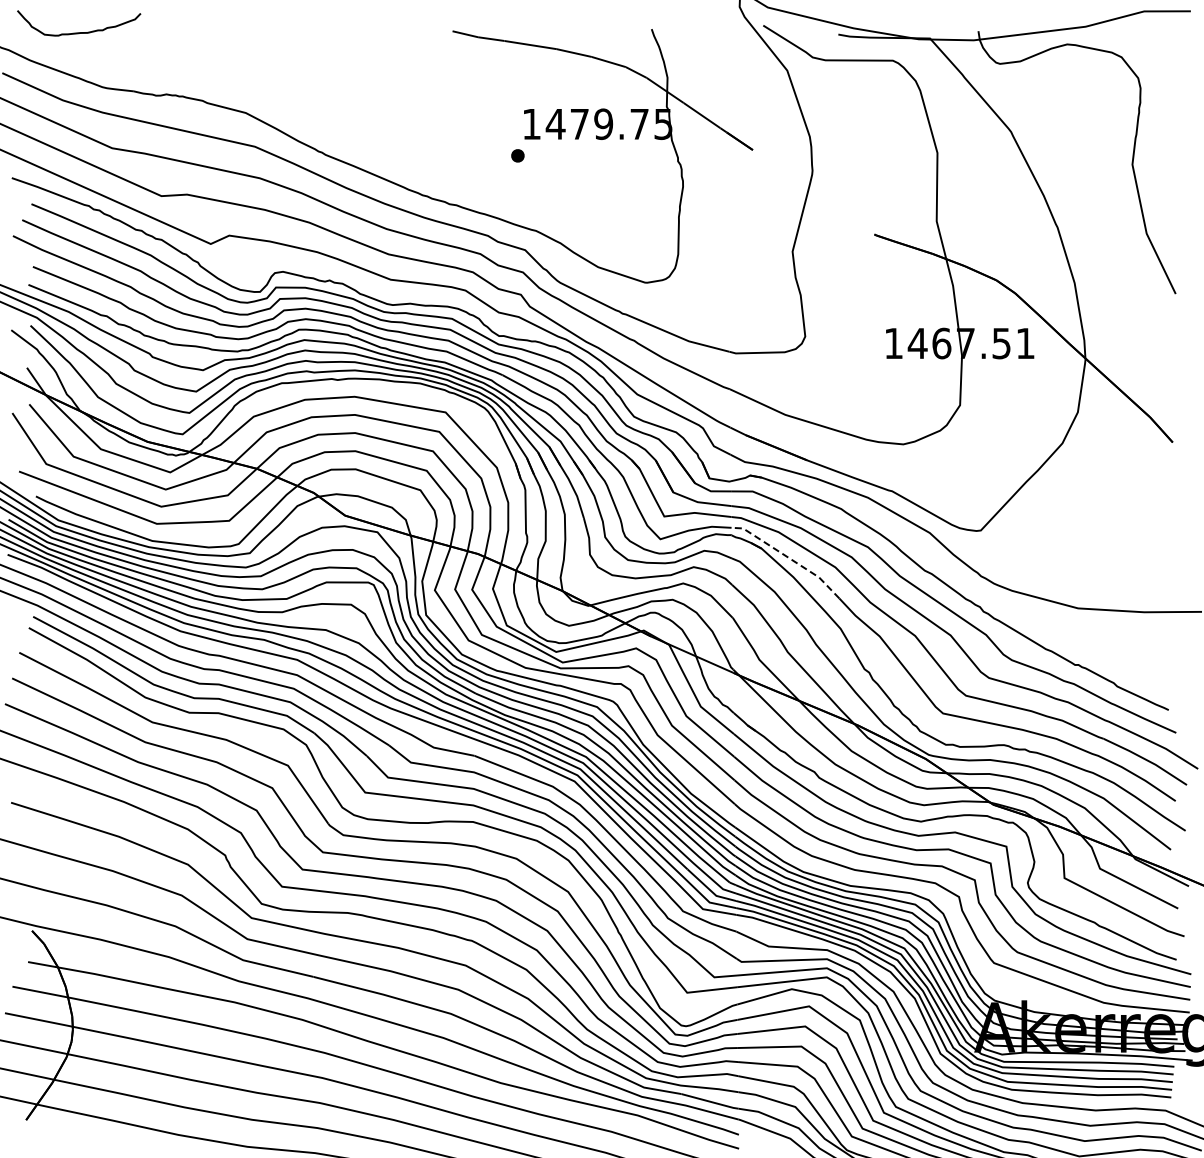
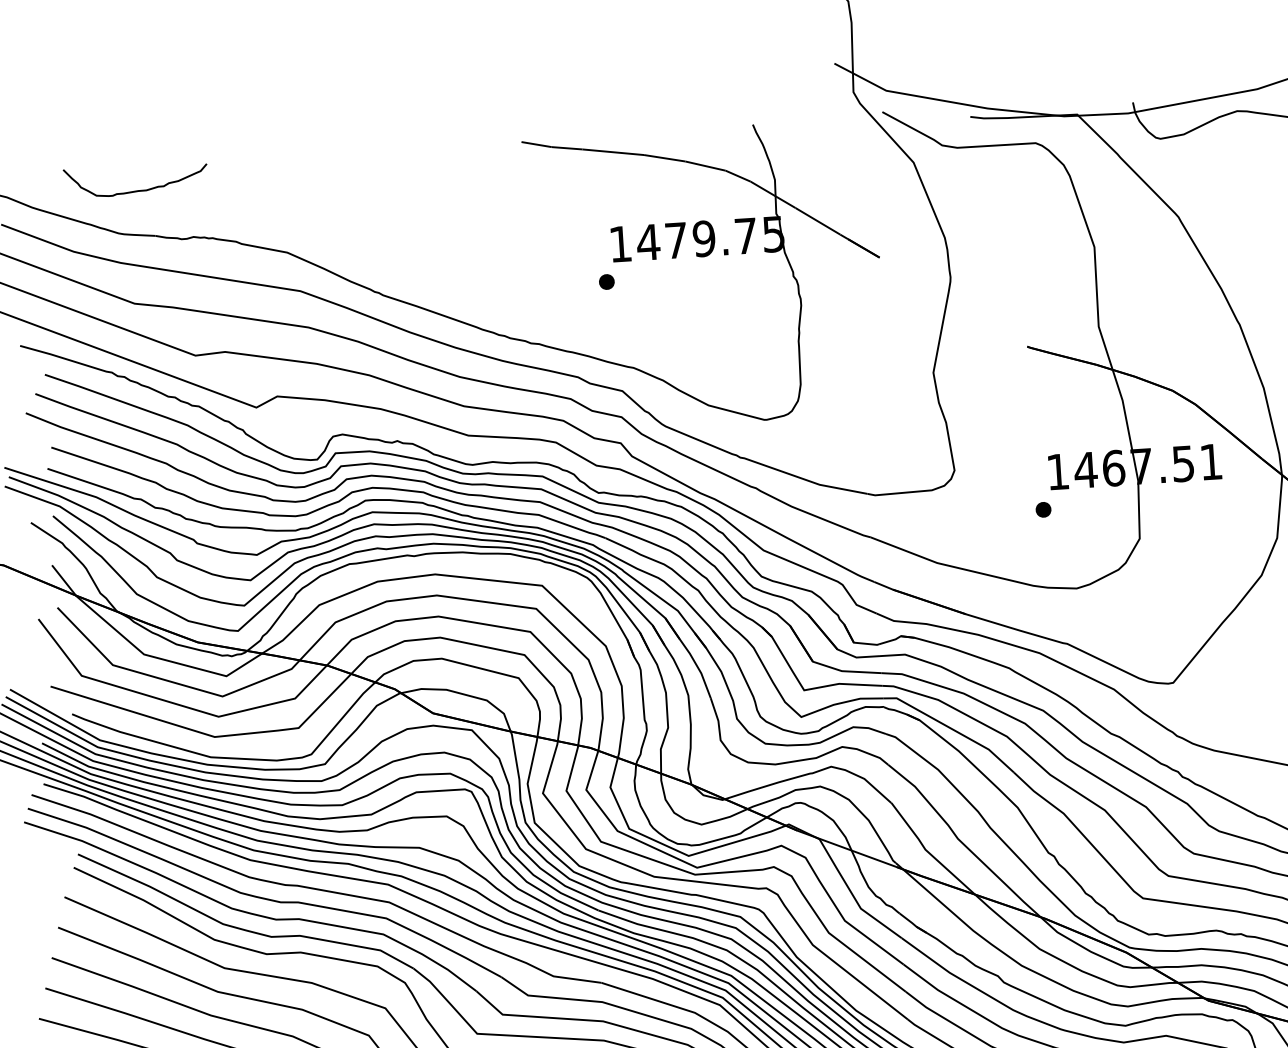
curve: (79, 32) -> (136, 190), moved
part: (878, 374) -> (1042, 509), added
line: (788, 557) -> (951, 728), dashed -> solid

